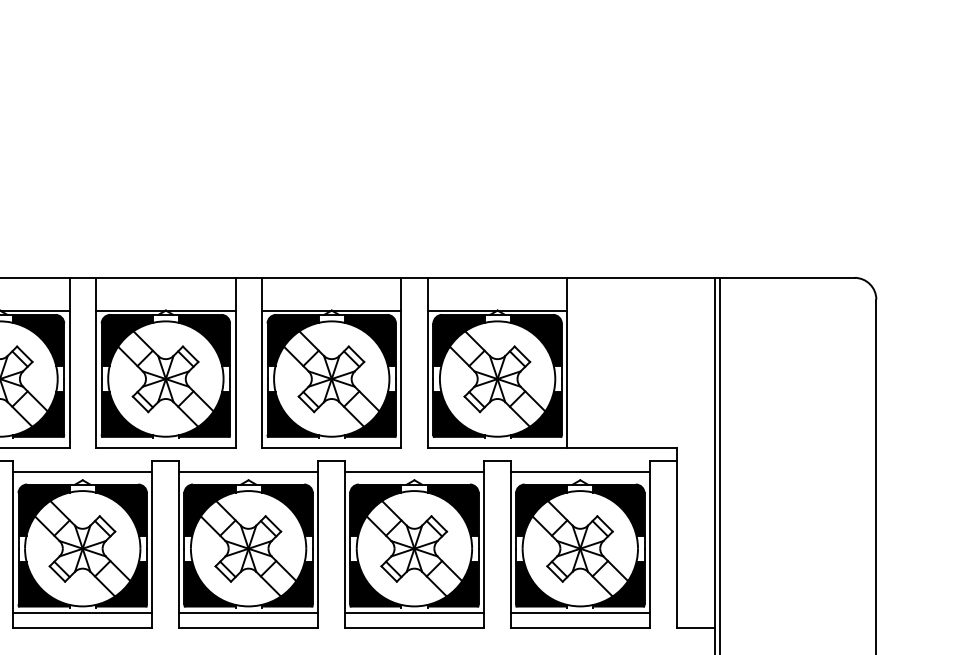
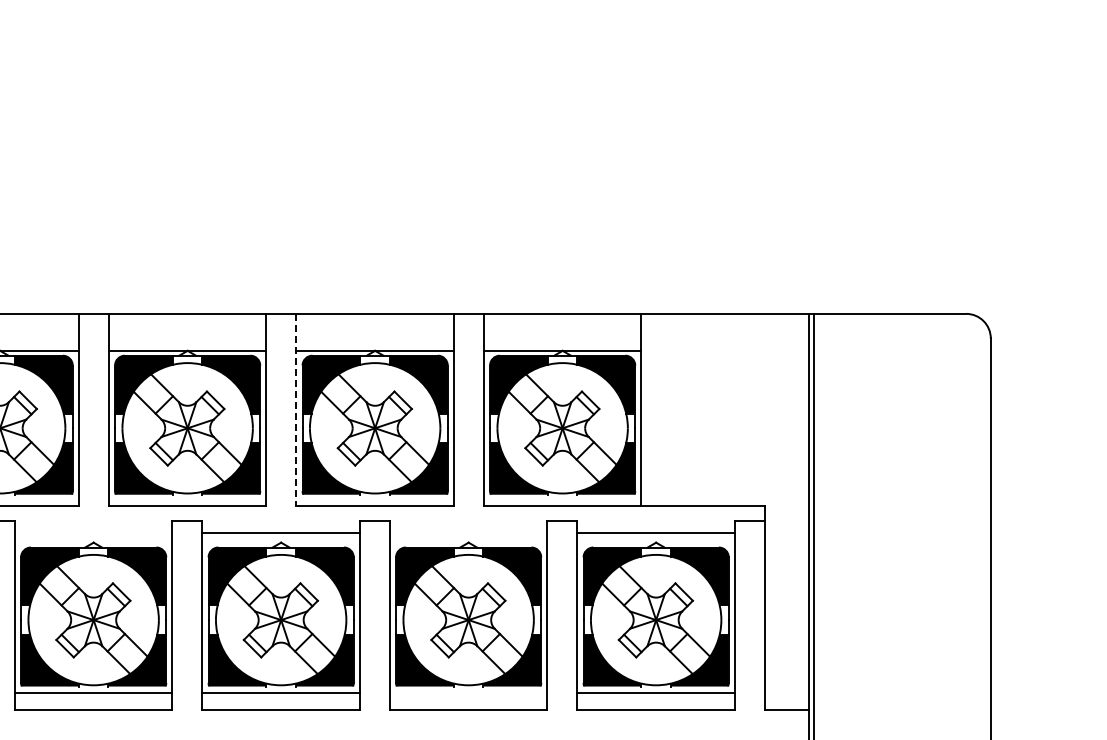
line: (262, 362) -> (296, 409), solid -> dashed
line: (82, 471) -> (93, 532), removed
line: (414, 471) -> (468, 532), removed
line: (414, 612) -> (468, 692), removed

